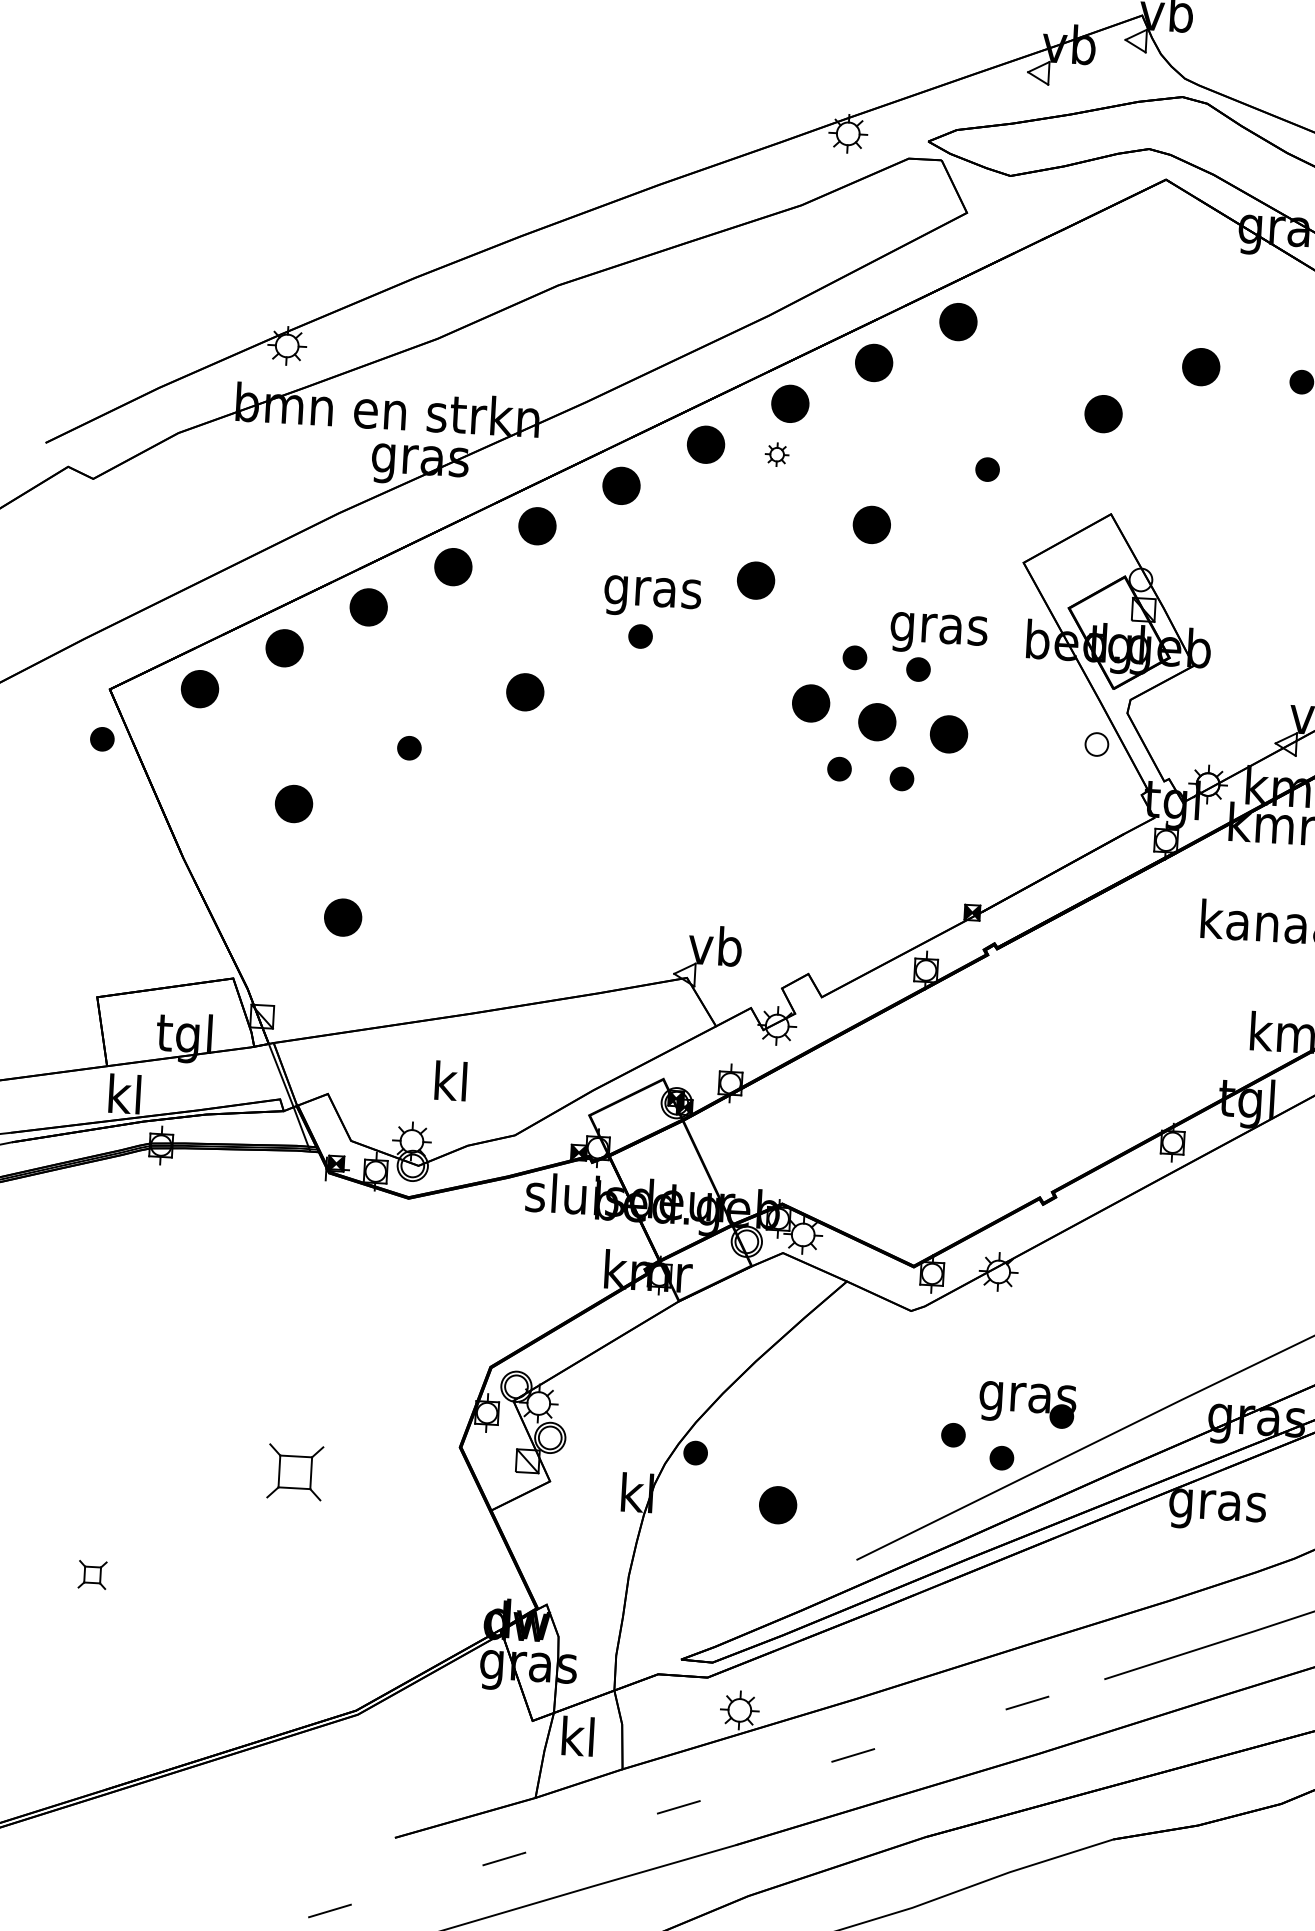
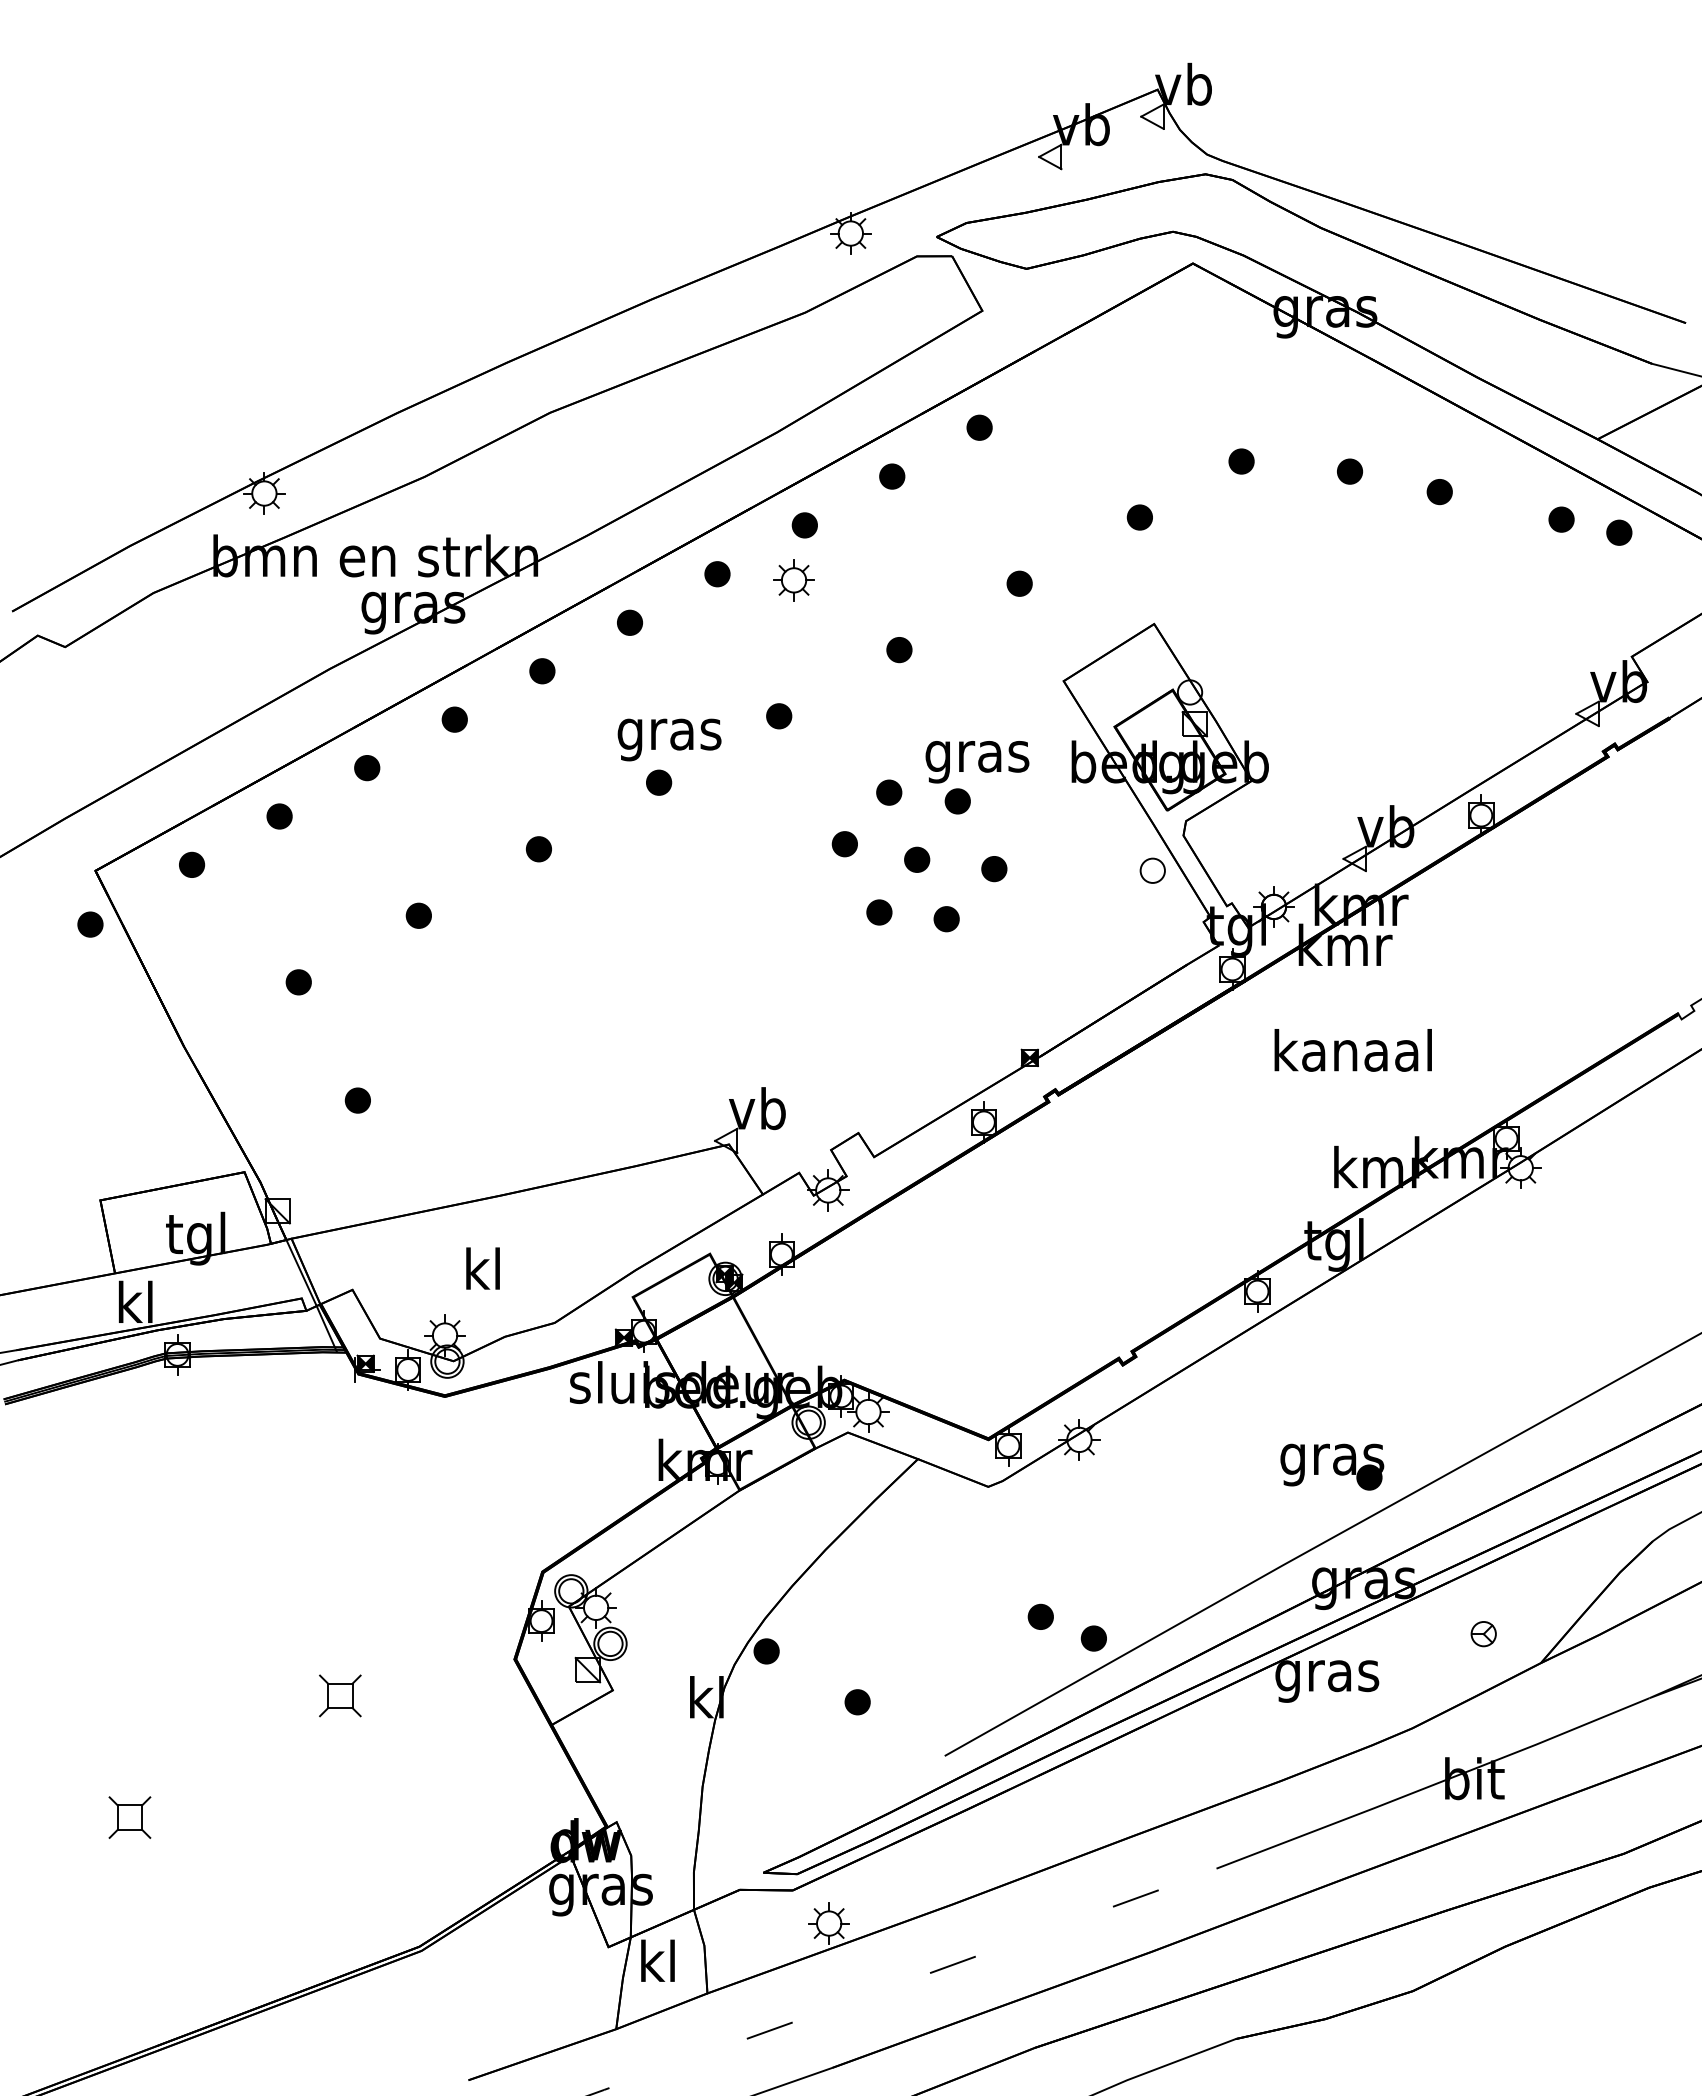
part: (958, 321) -> (979, 427), size x0.62
part: (874, 362) -> (892, 476), size x0.62
part: (1201, 367) -> (1241, 461), size x0.62
part: (789, 403) -> (804, 525), size x0.62
part: (1102, 414) -> (1139, 517), size x0.62
part: (706, 445) -> (717, 574), size x0.62
part: (776, 454) -> (793, 580), size x1.67
part: (622, 485) -> (630, 622), size x0.62
part: (871, 525) -> (899, 650), size x0.62
part: (537, 526) -> (542, 671), size x0.62
part: (452, 566) -> (454, 719), size x0.62
part: (756, 580) -> (779, 716), size x0.62
part: (369, 608) -> (367, 768), size x0.62
part: (284, 648) -> (279, 816), size x0.62
part: (200, 688) -> (192, 864), size x0.62
part: (524, 692) -> (538, 849), size x0.62
part: (810, 703) -> (844, 844), size x0.62
part: (877, 721) -> (917, 859), size x0.62
part: (949, 735) -> (994, 869), size x0.62
part: (293, 804) -> (298, 982), size x0.62
part: (342, 917) -> (357, 1100), size x0.62
part: (1027, 1404) -> (1332, 1466), moved
part: (295, 1472) -> (340, 1695), size x0.71
part: (777, 1505) -> (857, 1702), size x0.62
part: (92, 1574) -> (129, 1817), size x1.43

